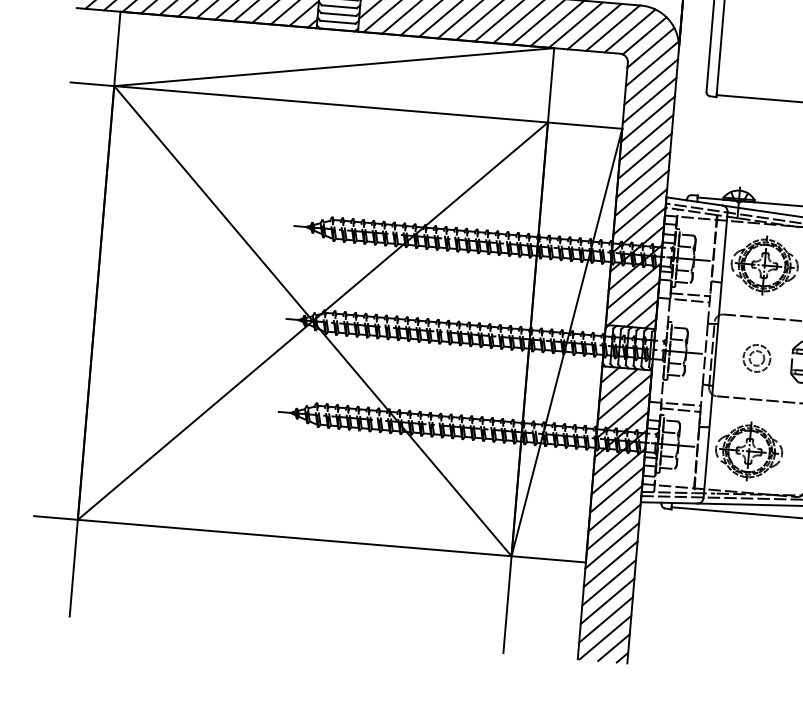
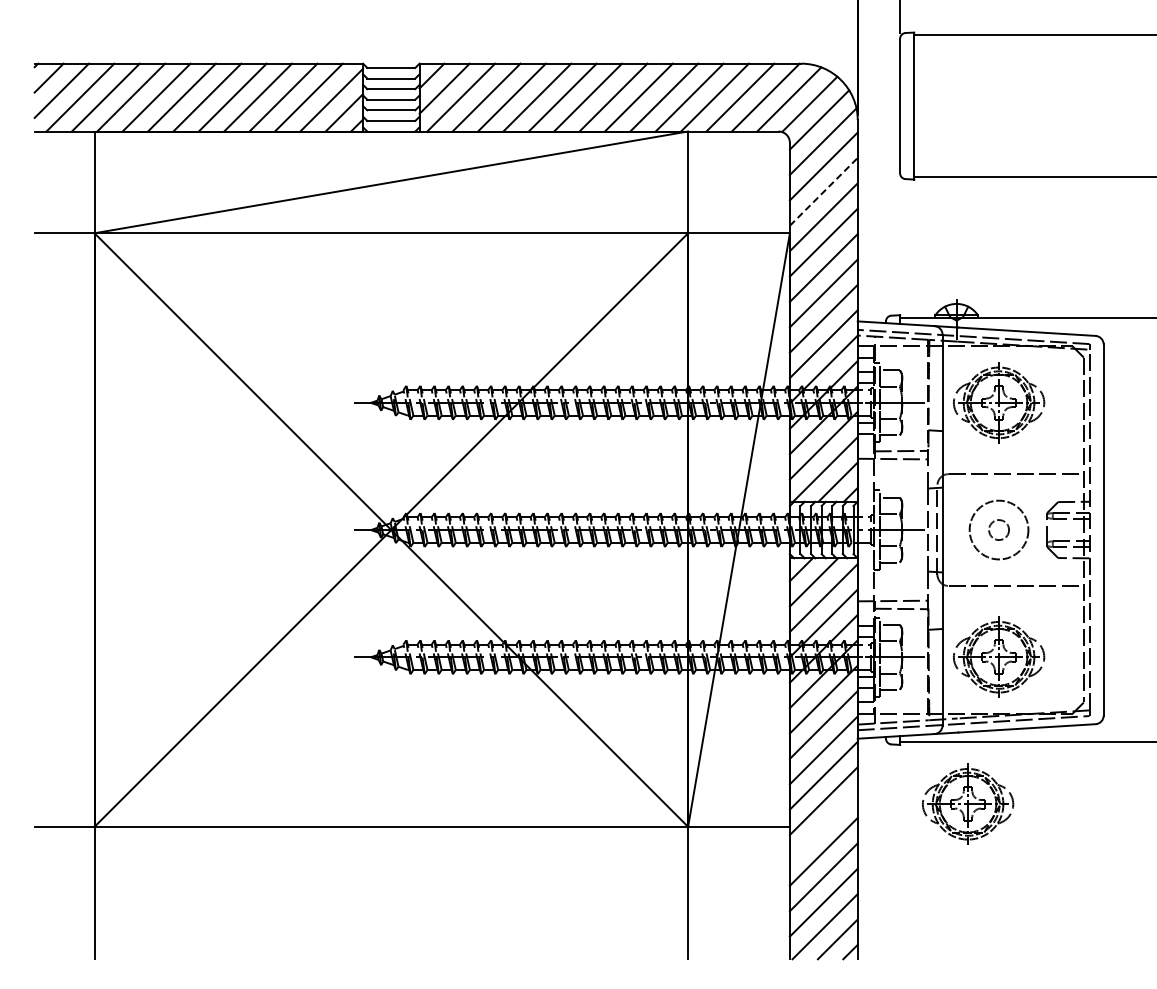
line: (649, 100) -> (823, 191), solid -> dashed
circle: (756, 358) -> (998, 529), size x1.6
part: (717, 556) -> (968, 803), added
line: (610, 564) -> (823, 826), removed

